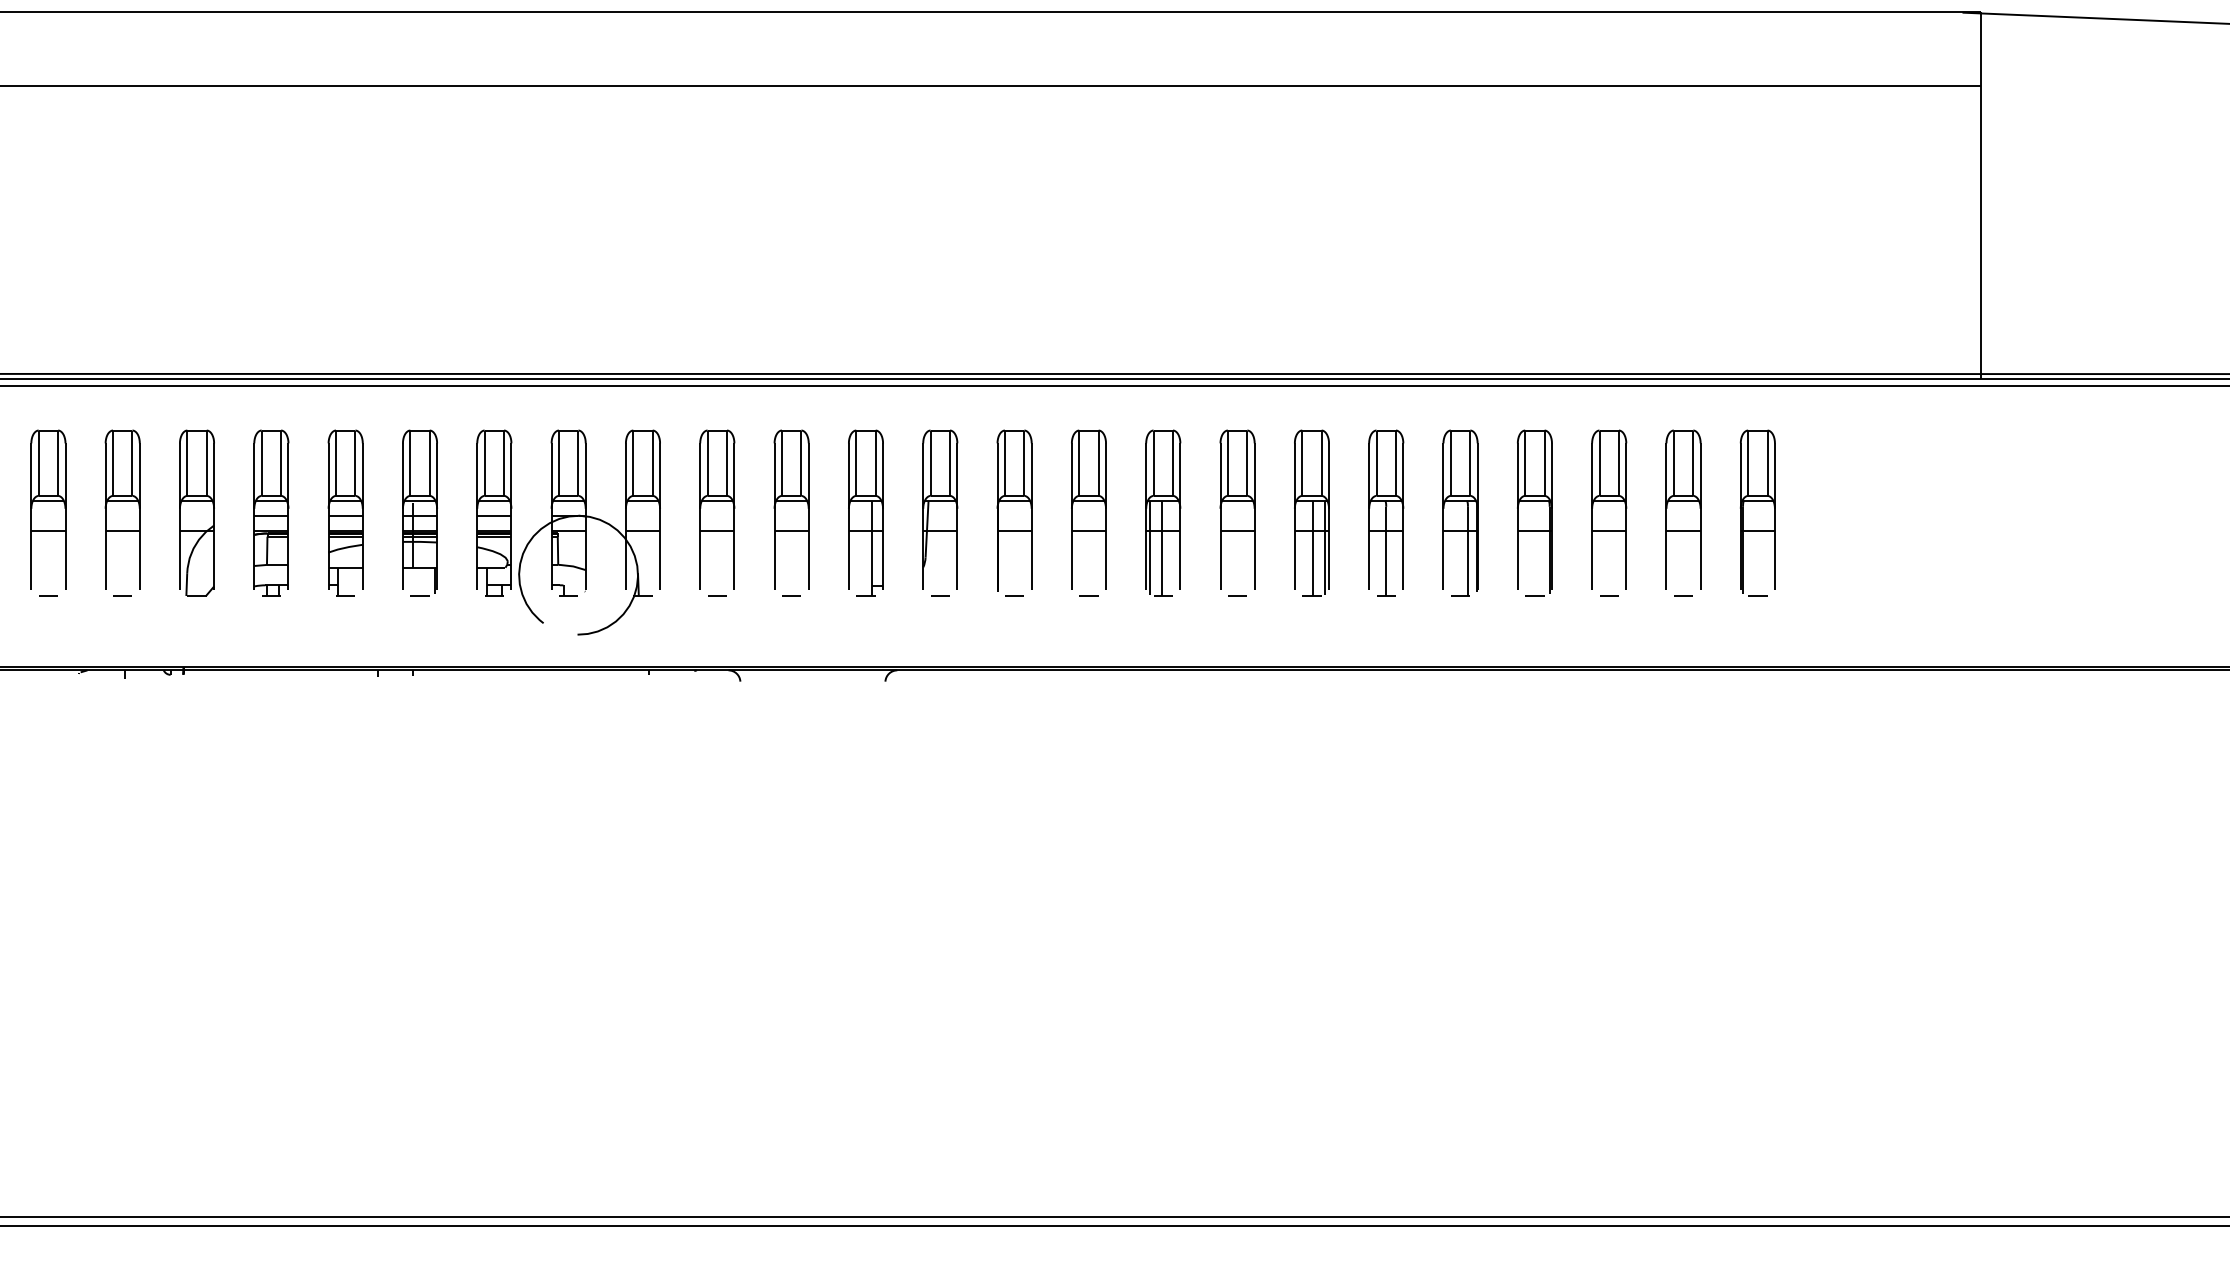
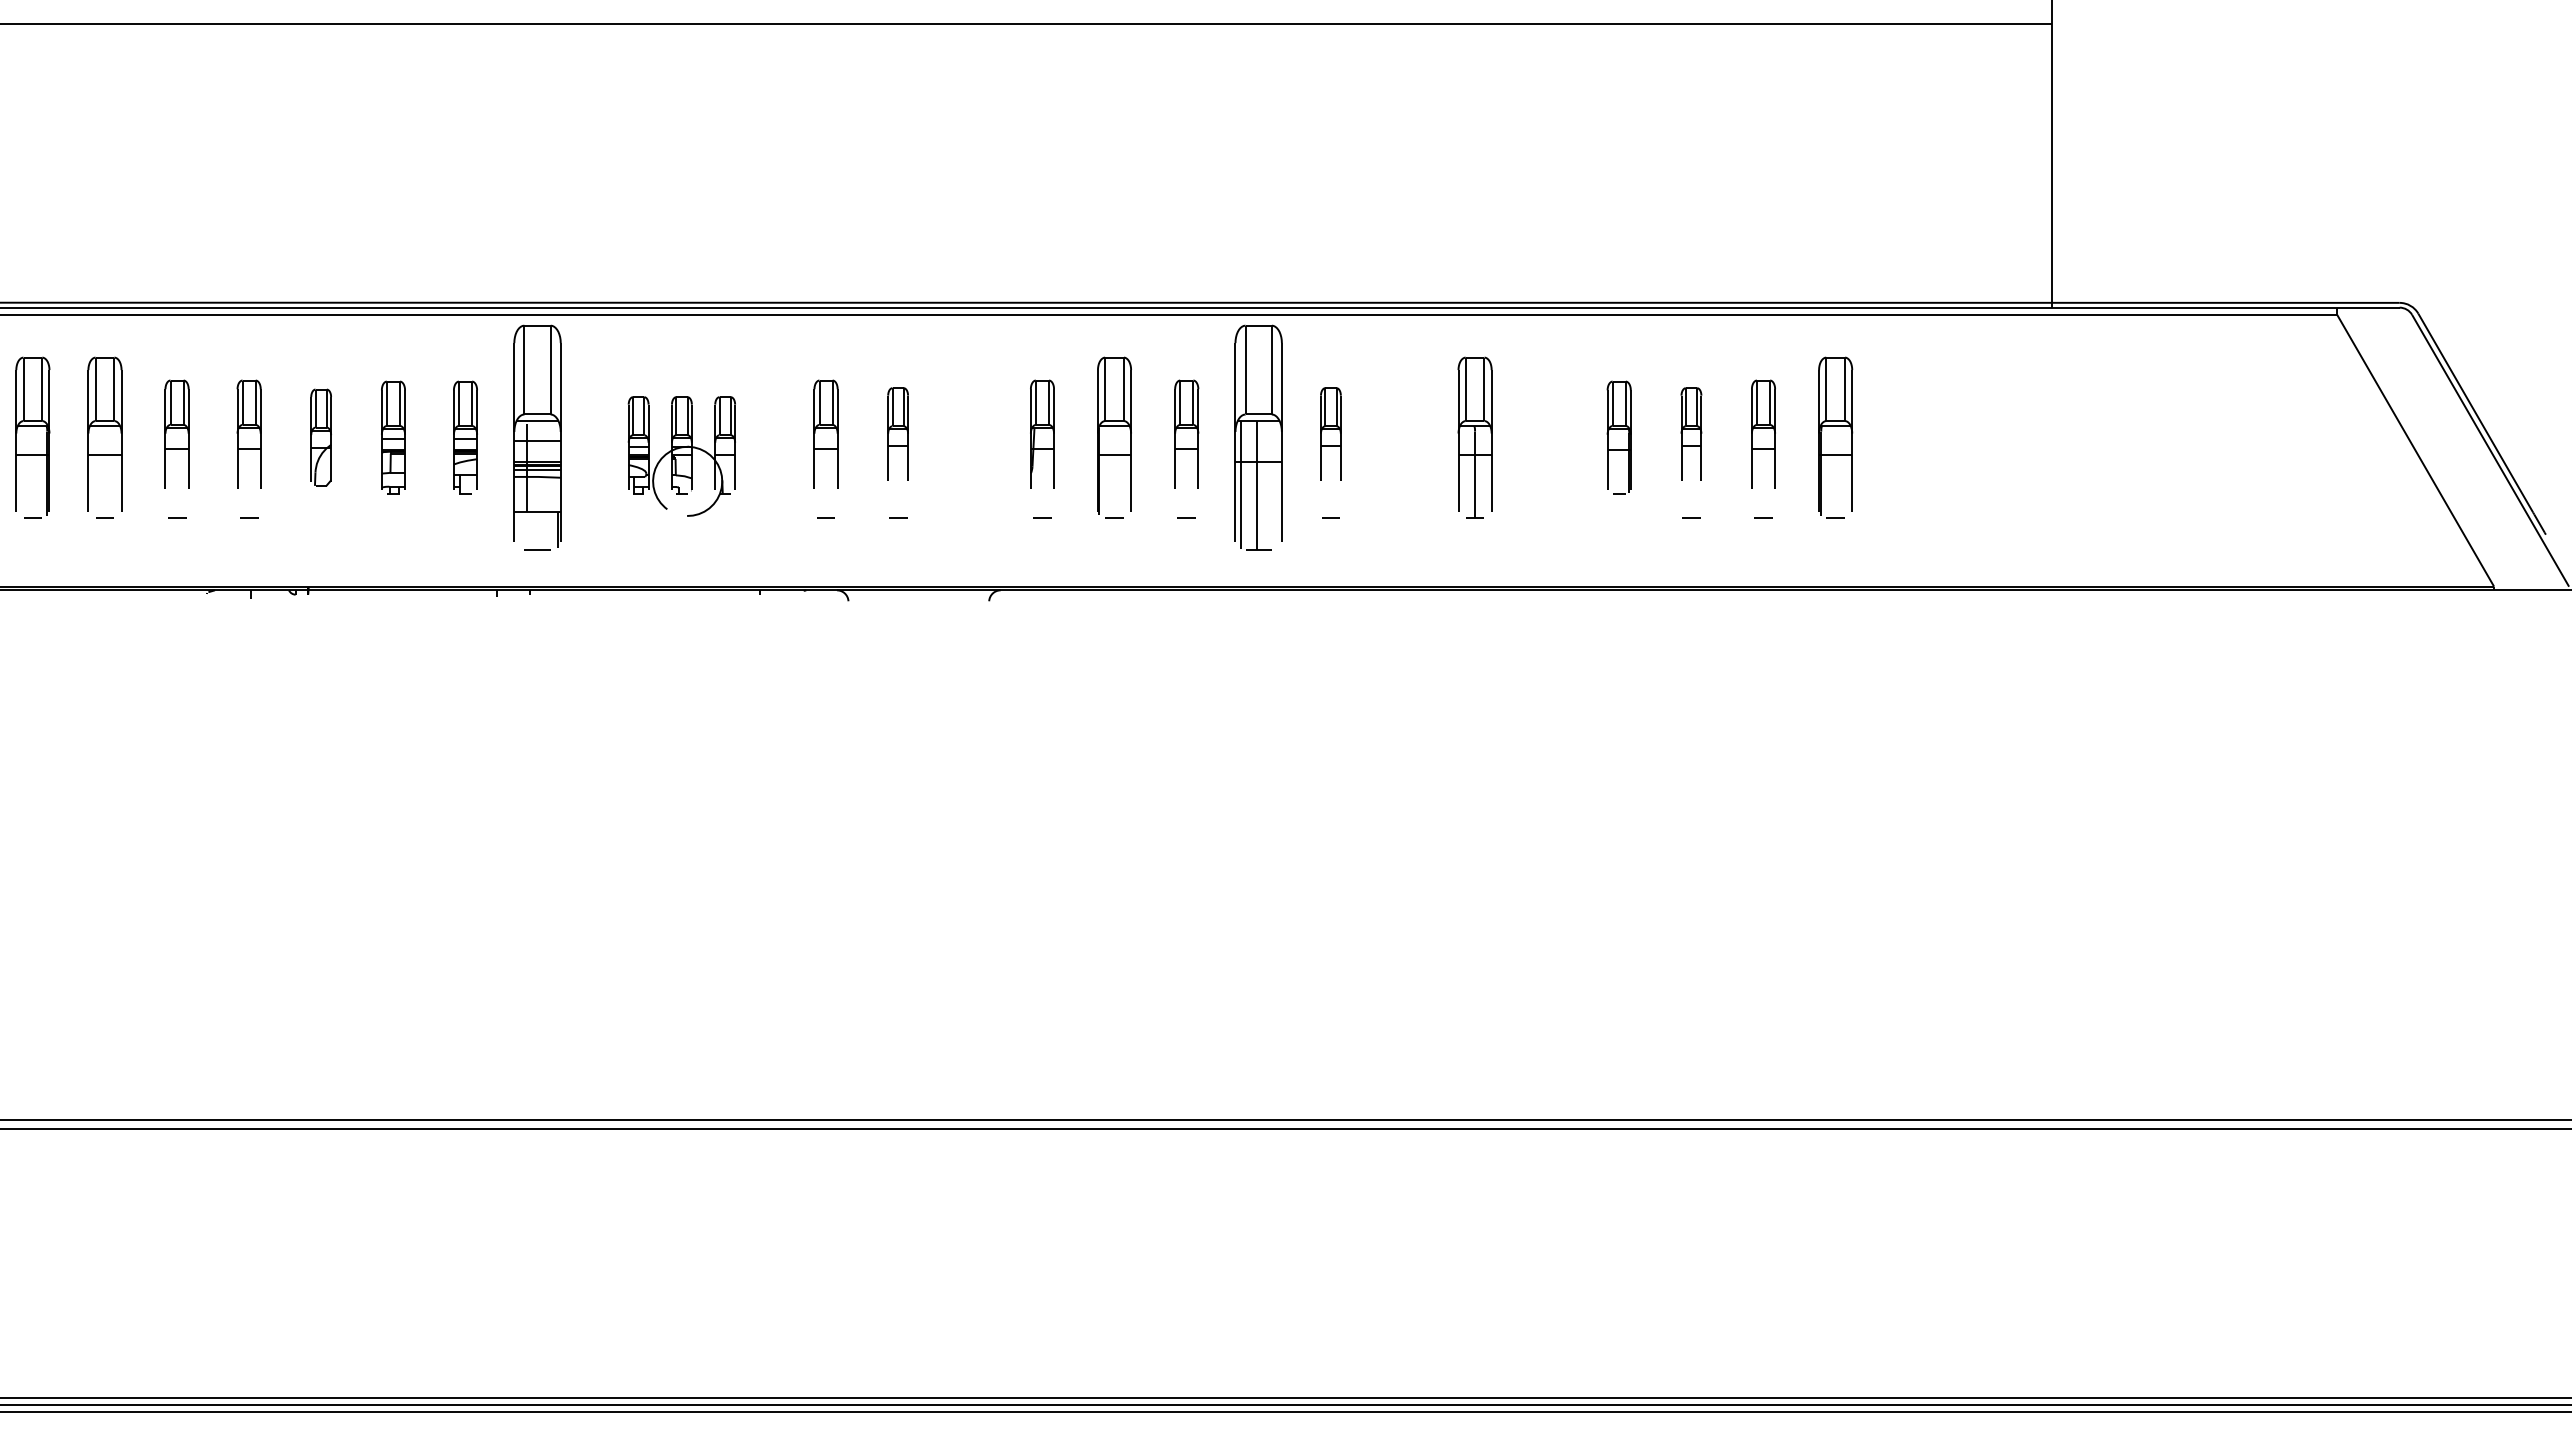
part: (47, 508) -> (176, 433), size x0.7
part: (121, 508) -> (248, 433), size x0.7
part: (716, 508) -> (825, 433), size x0.7
part: (790, 508) -> (897, 433), size x0.6
part: (940, 508) -> (1042, 433), size x0.7
part: (1088, 508) -> (1186, 433), size x0.7
part: (1237, 508) -> (1330, 433), size x0.6
part: (1609, 508) -> (1691, 433), size x0.6
part: (1683, 508) -> (1763, 433), size x0.7
part: (196, 512) -> (320, 437), size x0.6
part: (271, 512) -> (393, 437), size x0.7
part: (345, 512) -> (465, 437), size x0.7
part: (419, 512) -> (537, 437), size x1.4
part: (865, 512) -> (969, 437), removed
part: (1162, 512) -> (1258, 437), size x1.4
part: (1311, 512) -> (1402, 437), removed
part: (1459, 512) -> (1546, 437), removed
part: (1534, 512) -> (1618, 437), size x0.7
part: (568, 532) -> (681, 456), size x0.6

